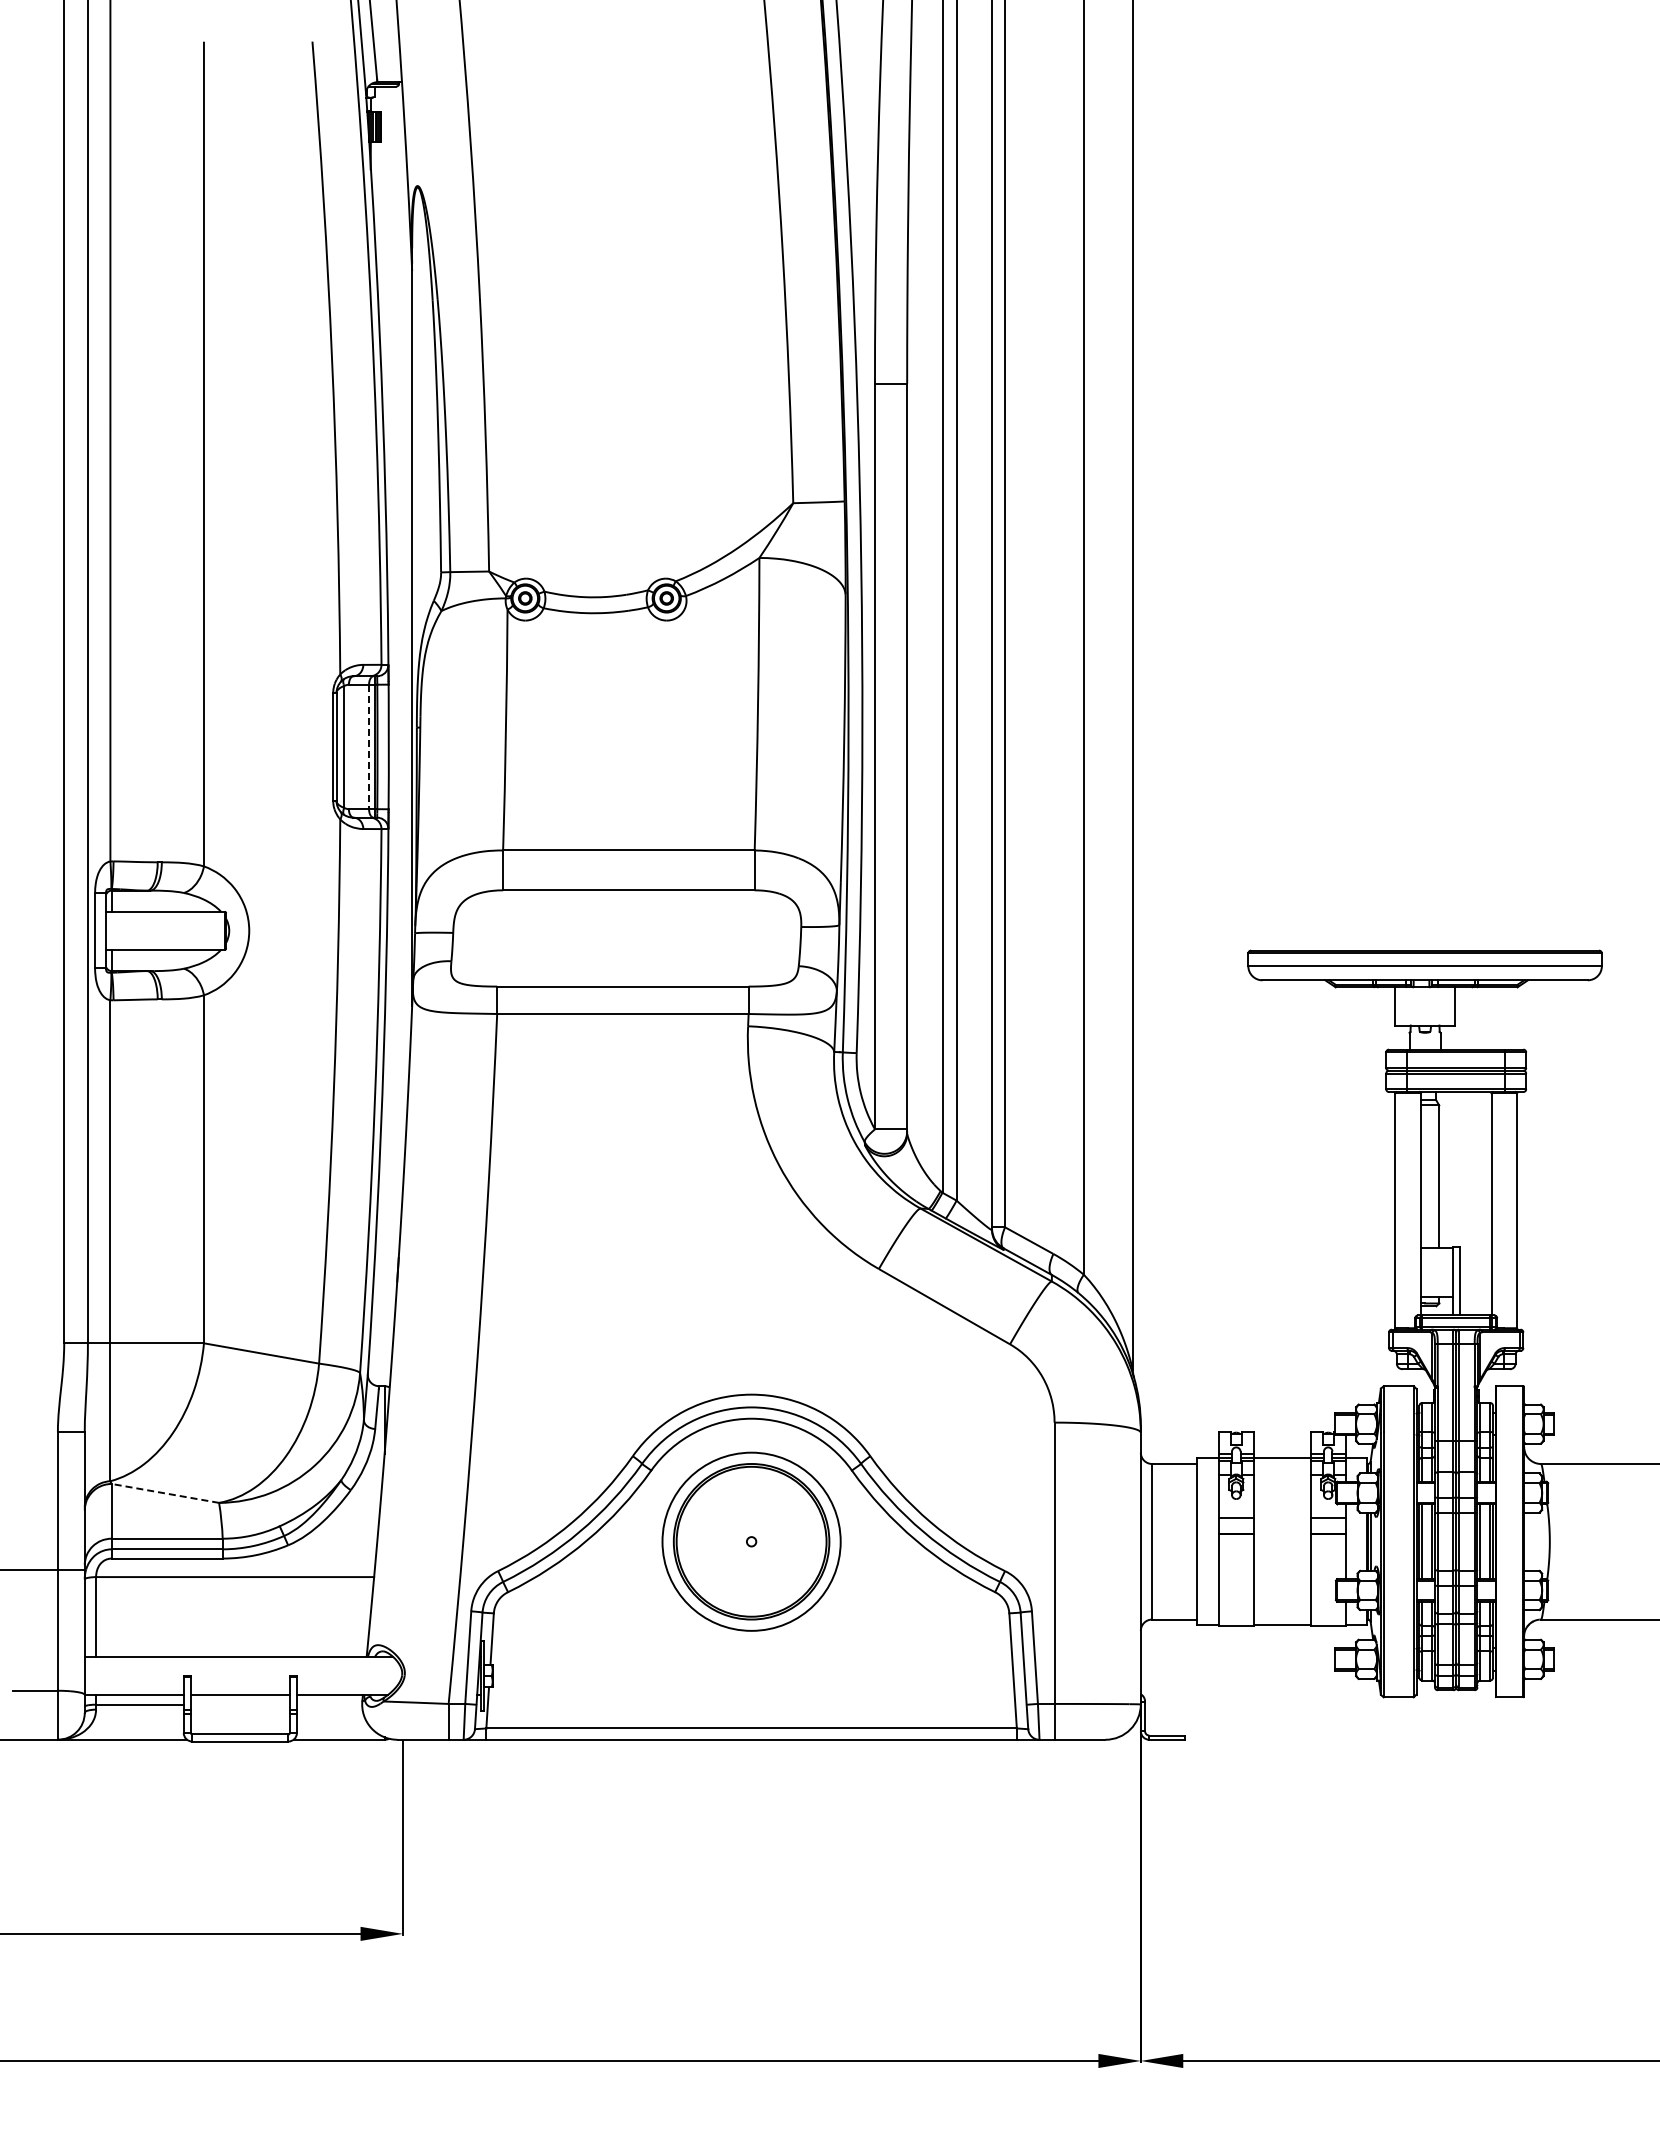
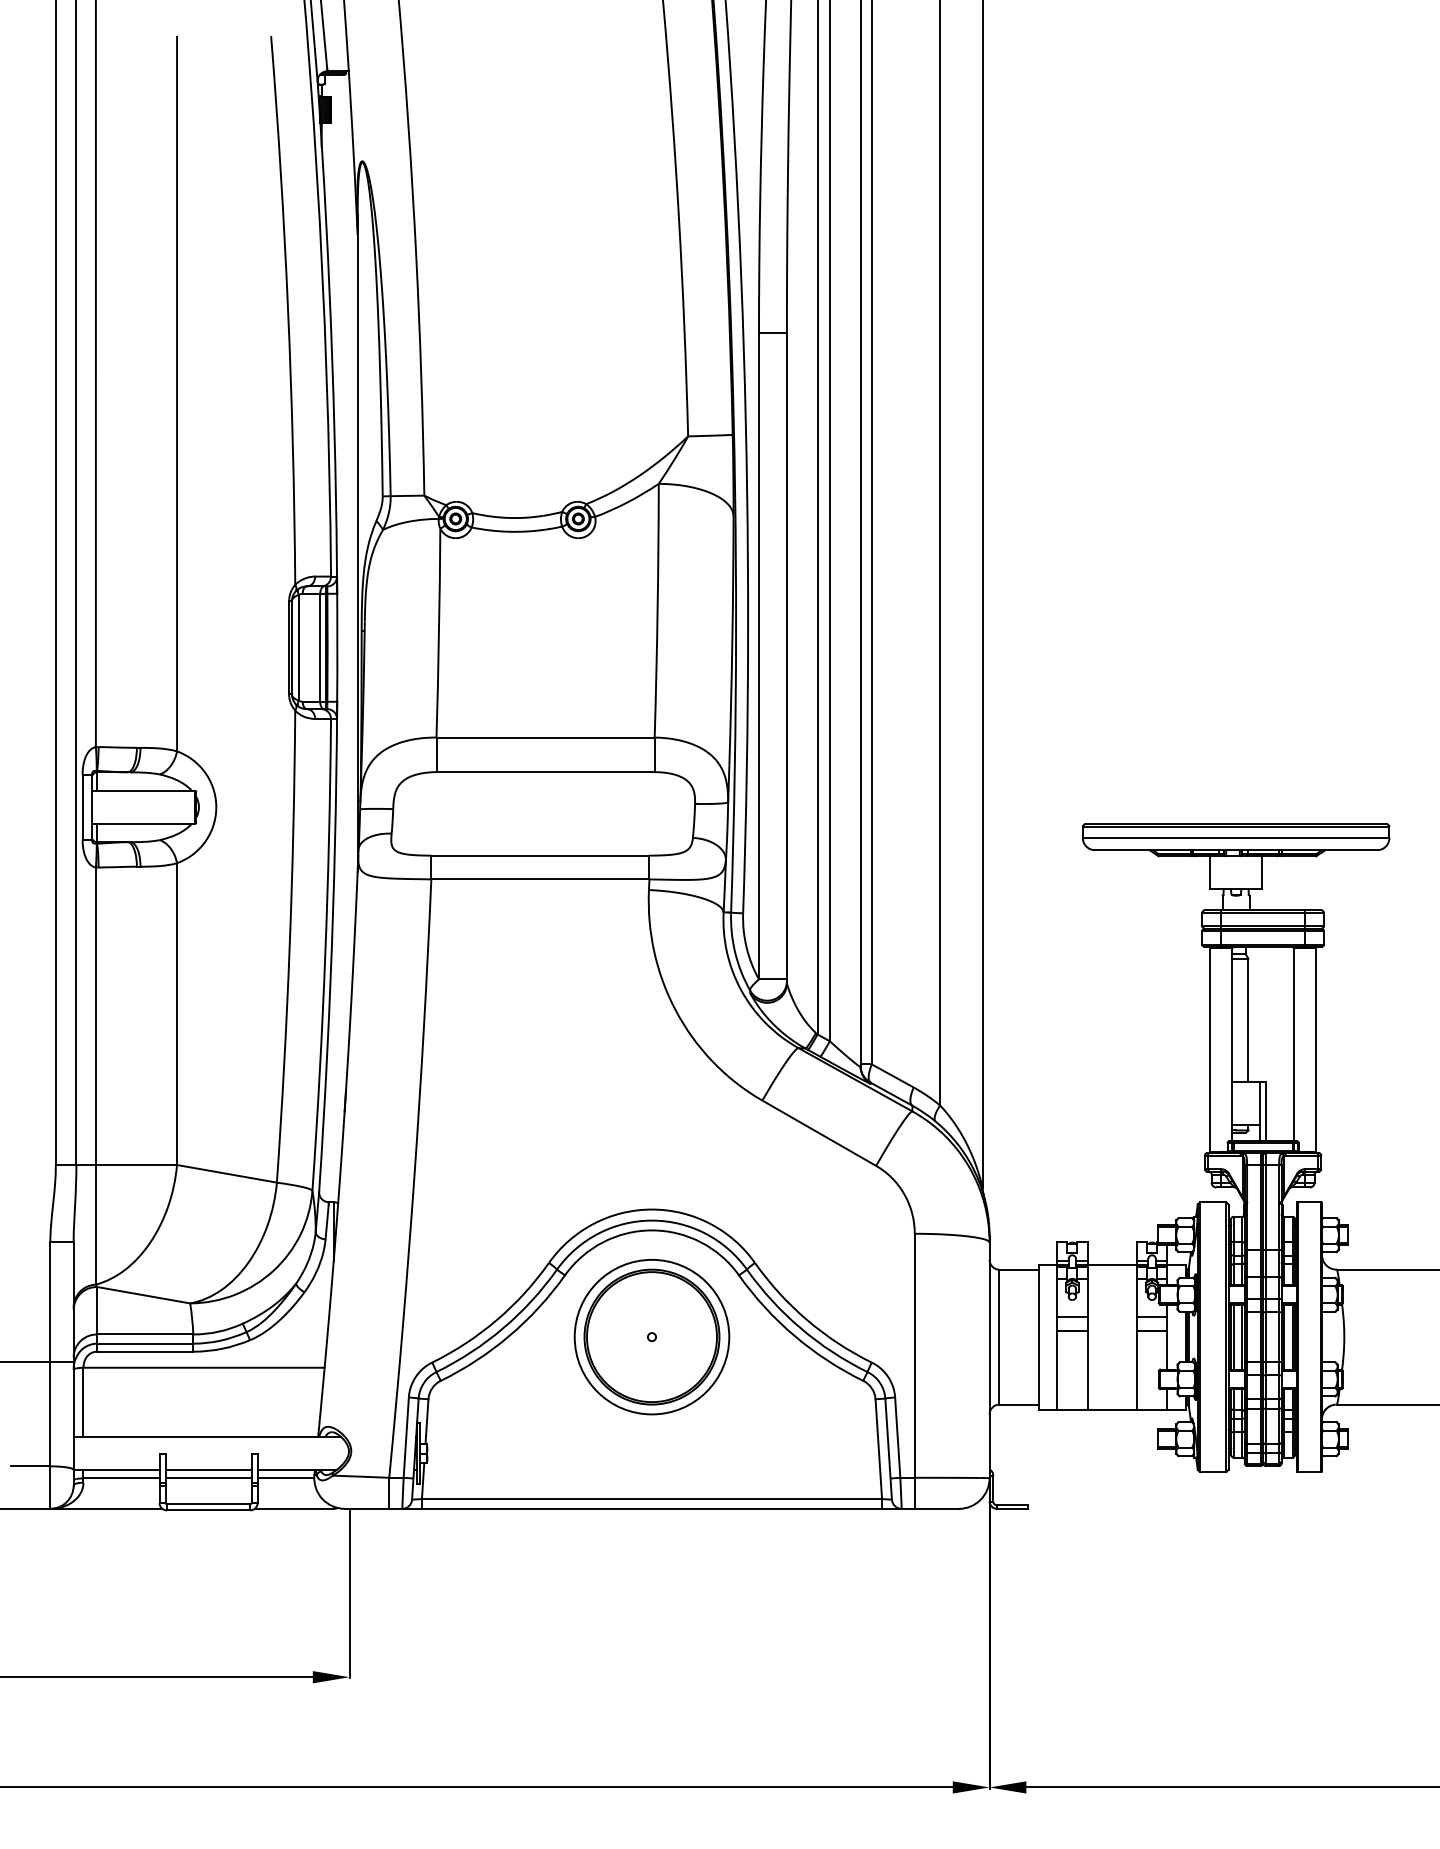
line: (369, 747) -> (320, 648), dashed -> solid
line: (165, 1493) -> (143, 1295), dashed -> solid
line: (239, 1704) -> (207, 1478), added
line: (329, 1704) -> (285, 1478), added

